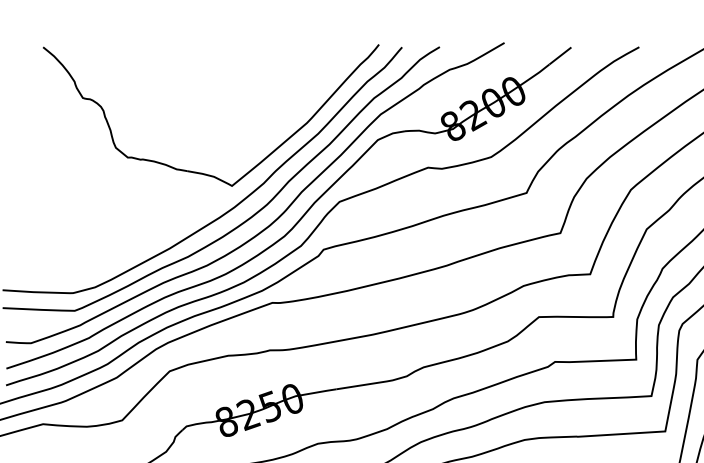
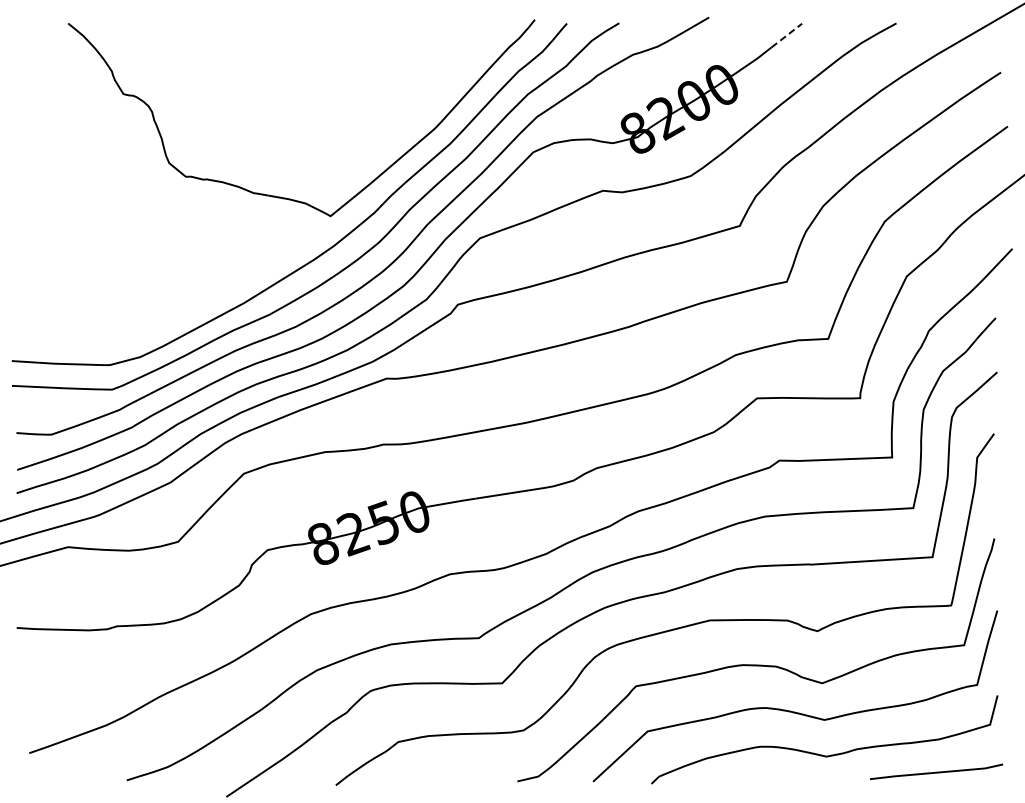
line: (560, 55) -> (787, 35), solid -> dashed

